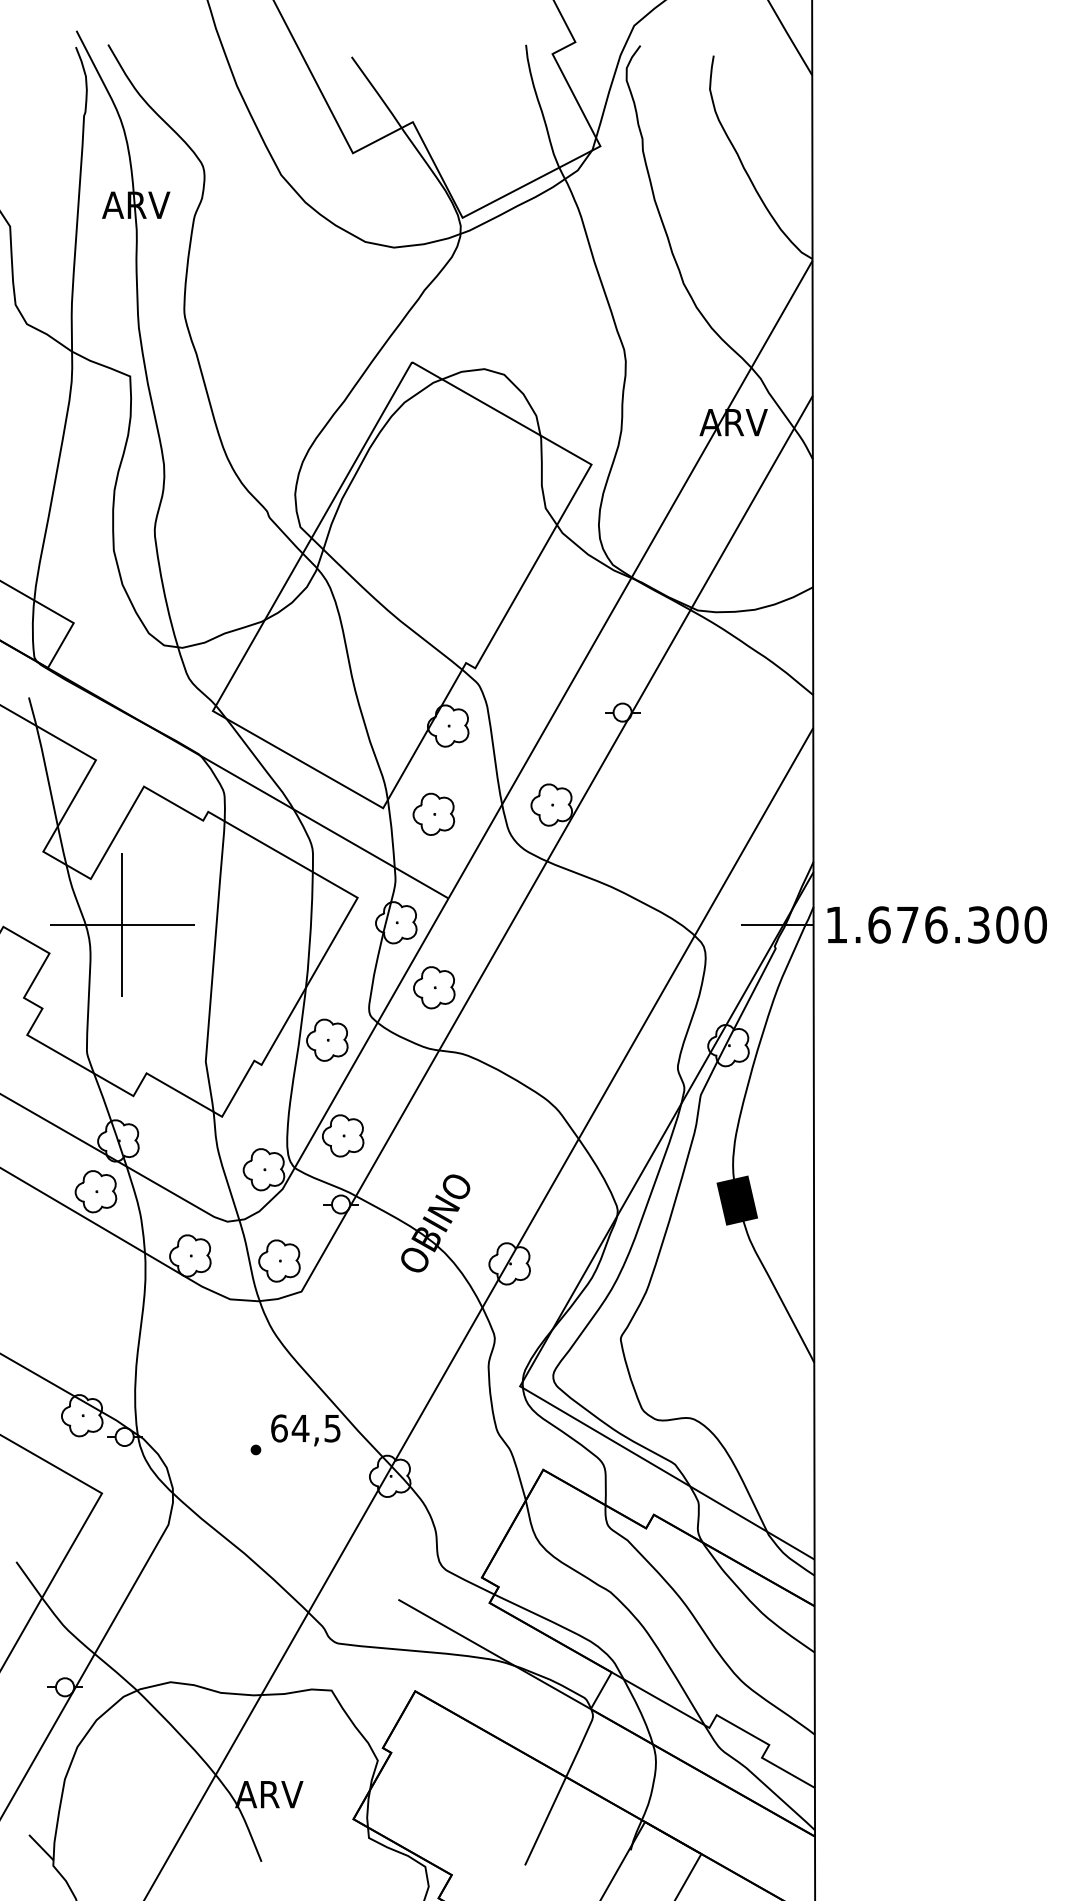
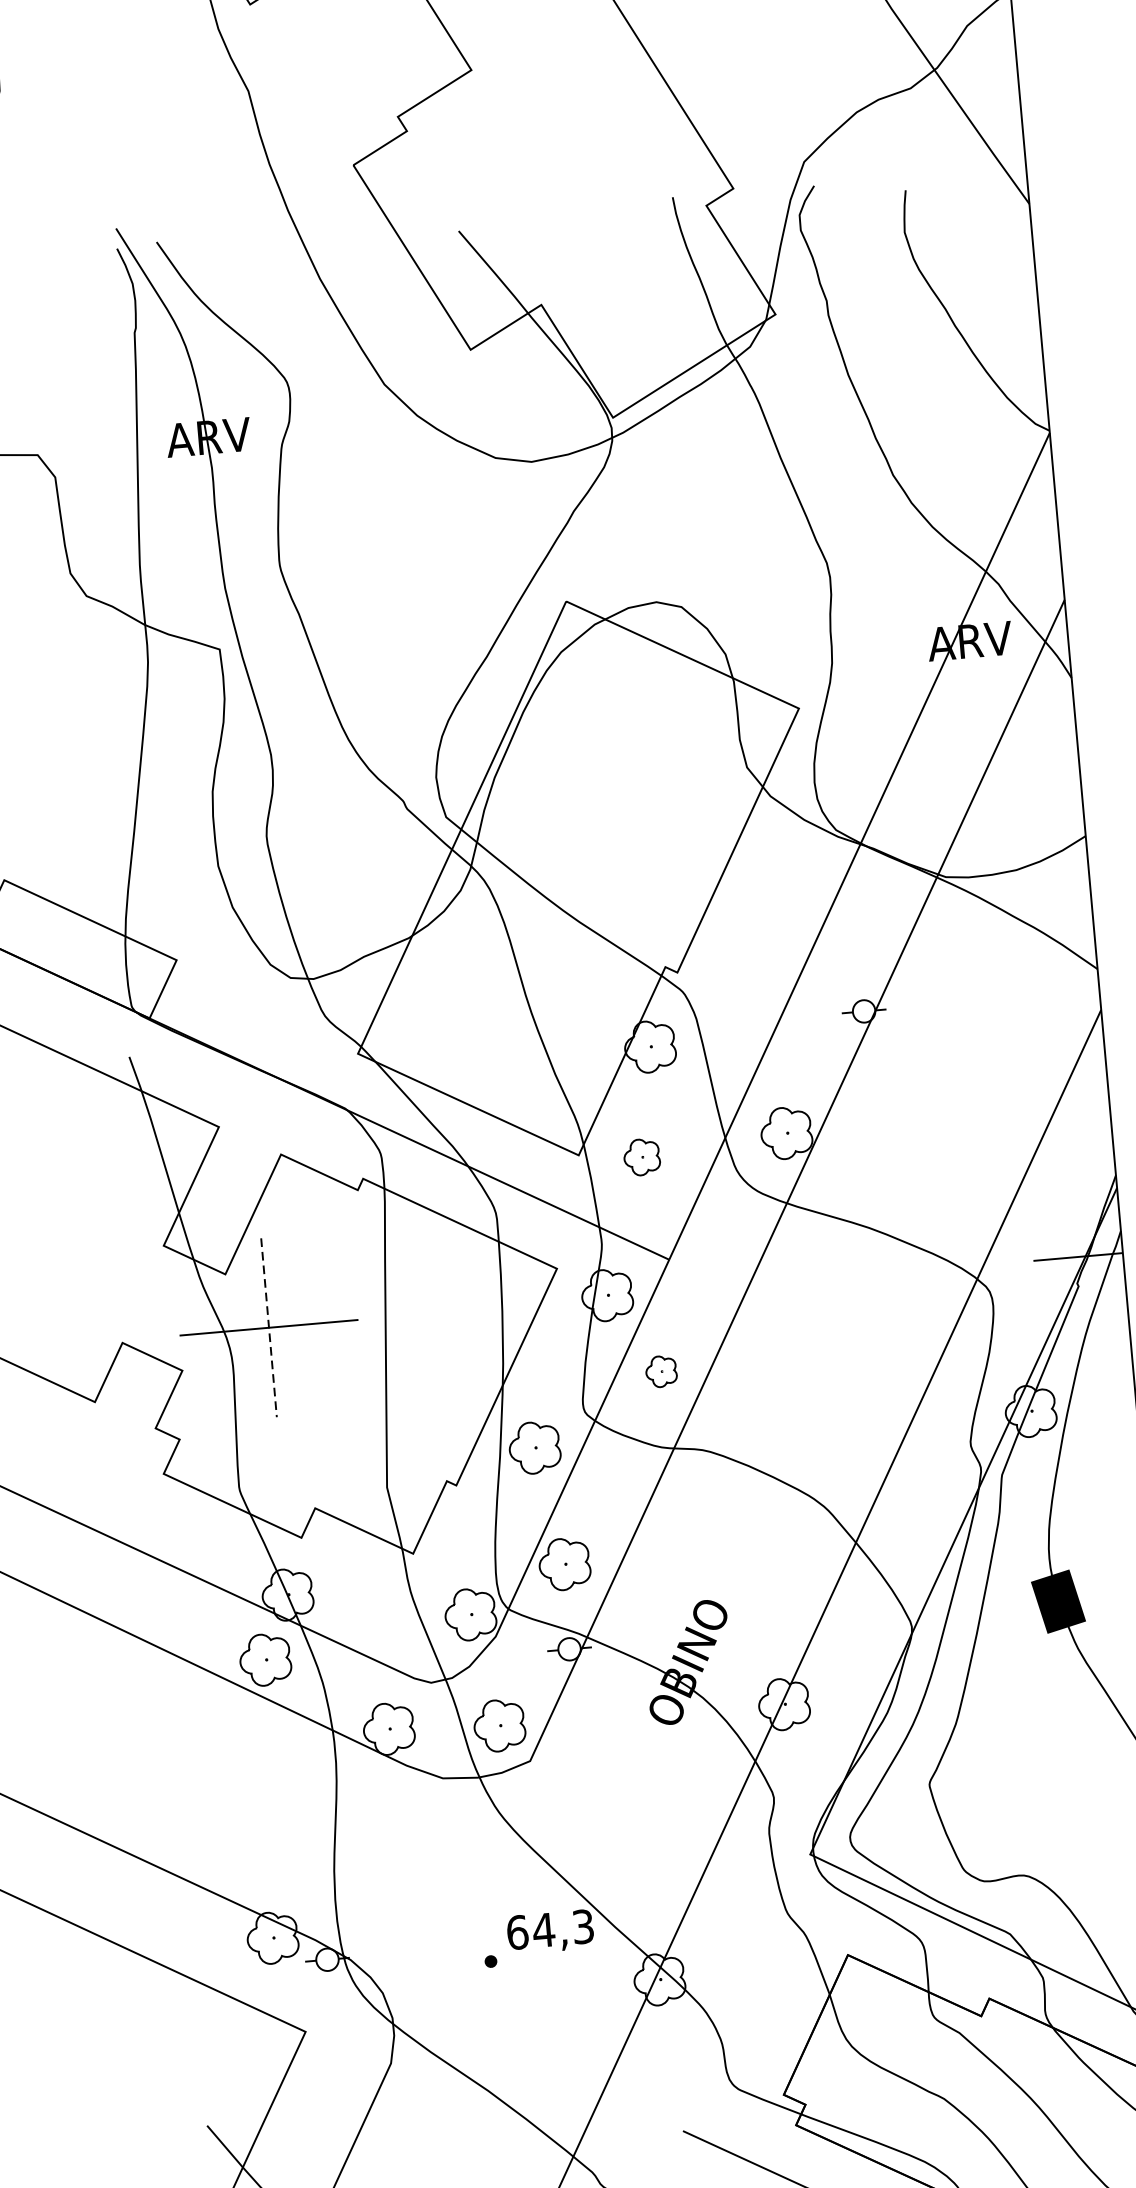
part: (433, 813) -> (641, 1156), size x0.7
line: (122, 925) -> (269, 1328), solid -> dashed
part: (434, 987) -> (661, 1371), size x0.6
text: (332, 1427) -> (583, 1925), 64,5 -> 64,3

